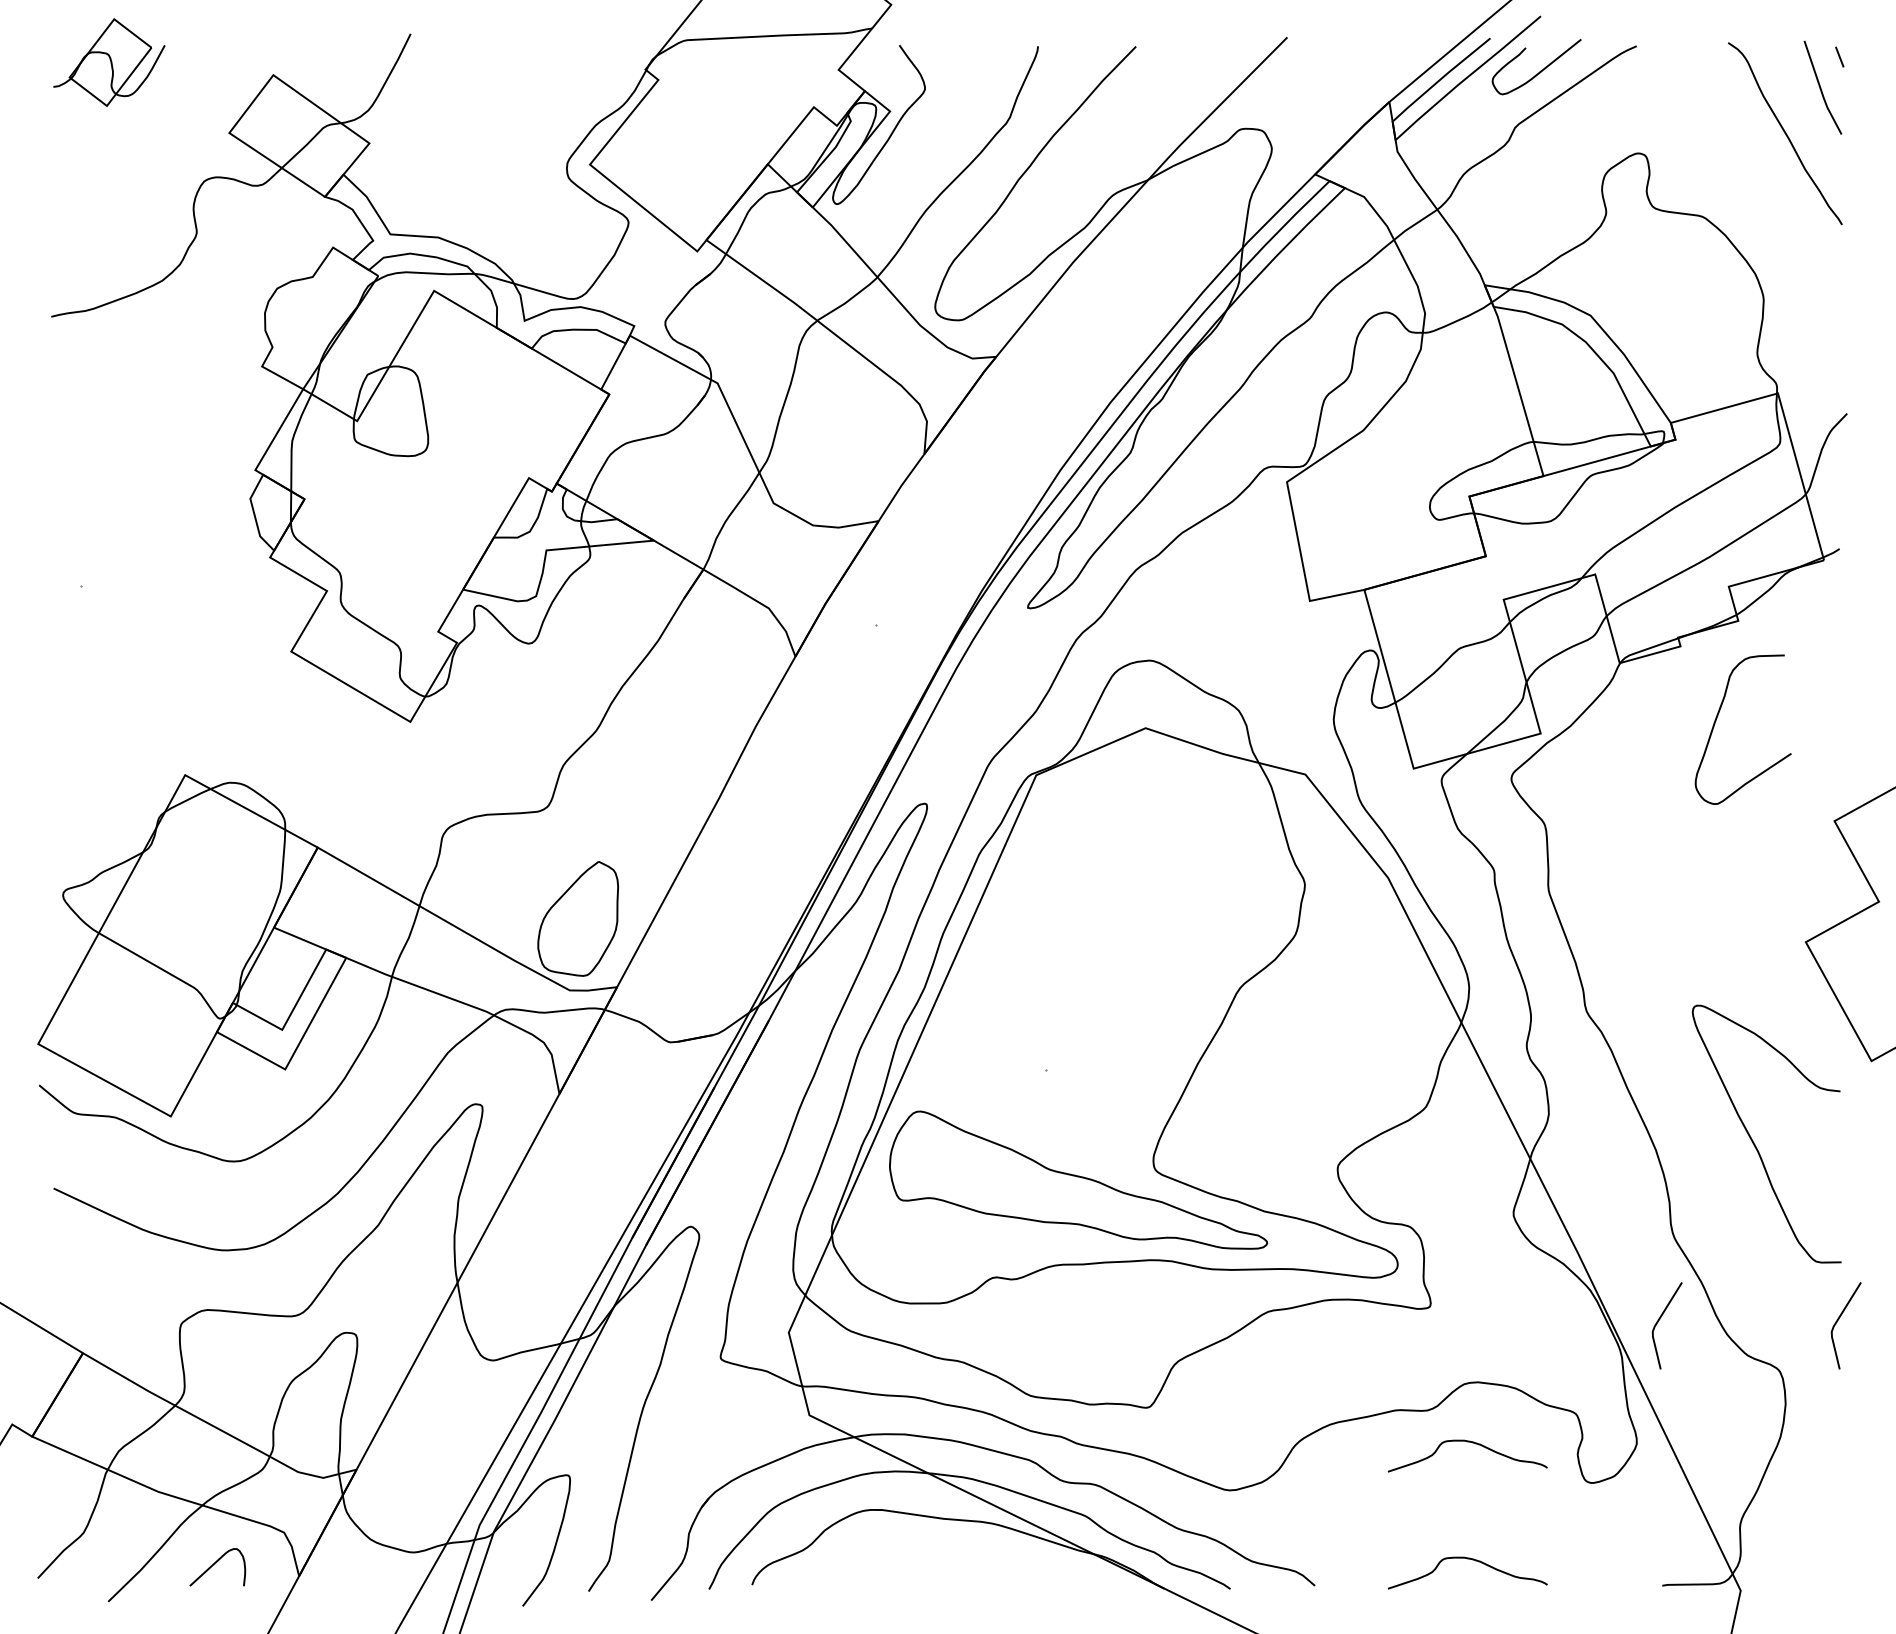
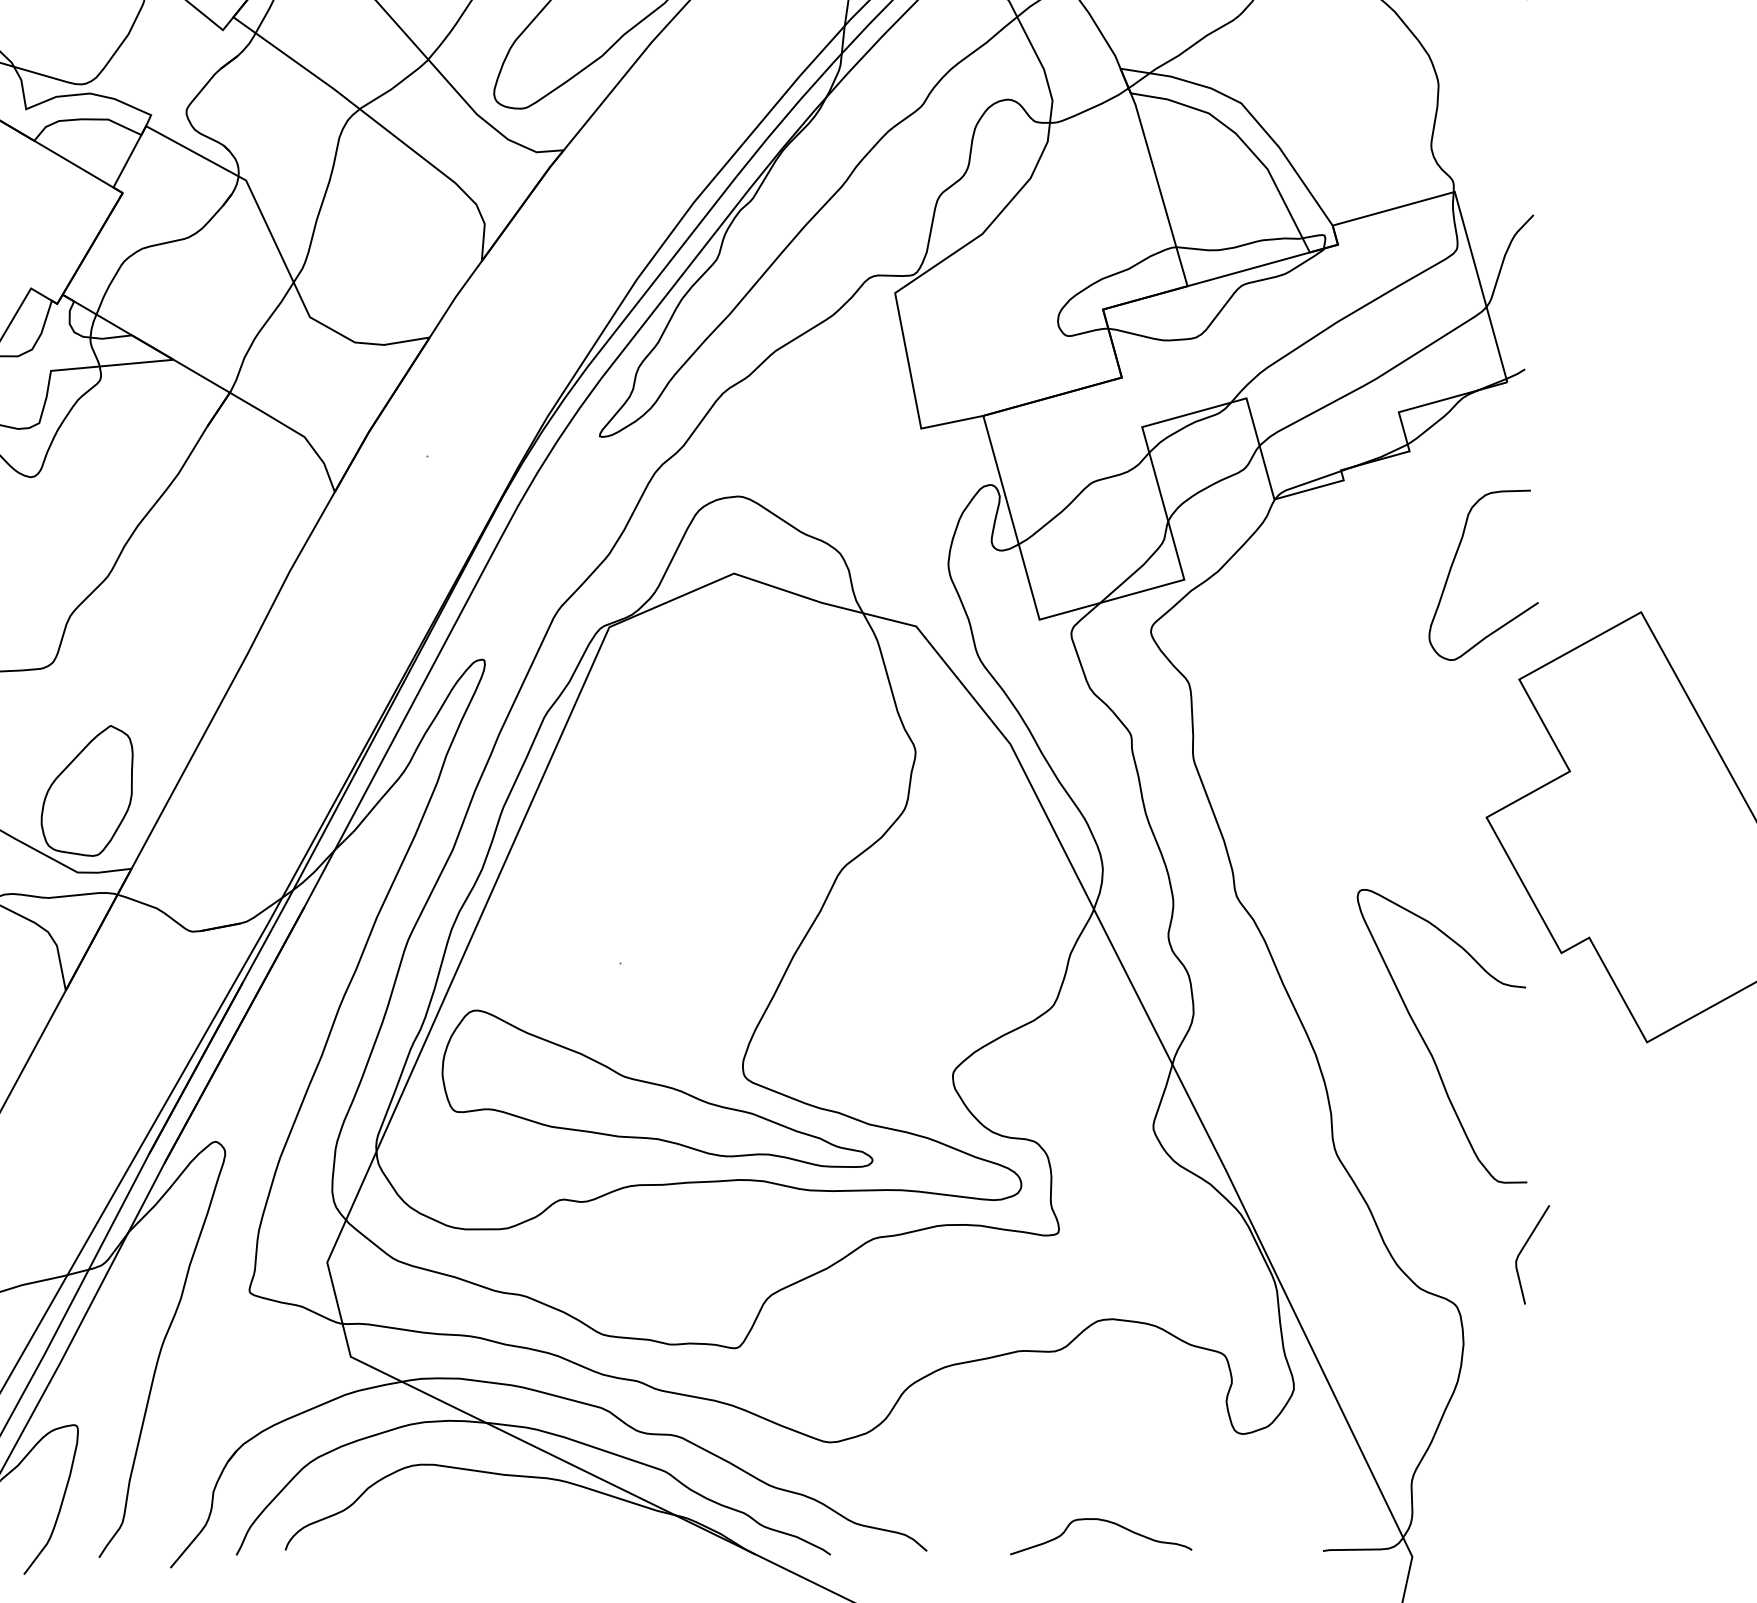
curve: (1716, 721) -> (1453, 565), moved
line: (1660, 1319) -> (1320, 1247), removed
curve: (1467, 1442) -> (1100, 1387), removed

